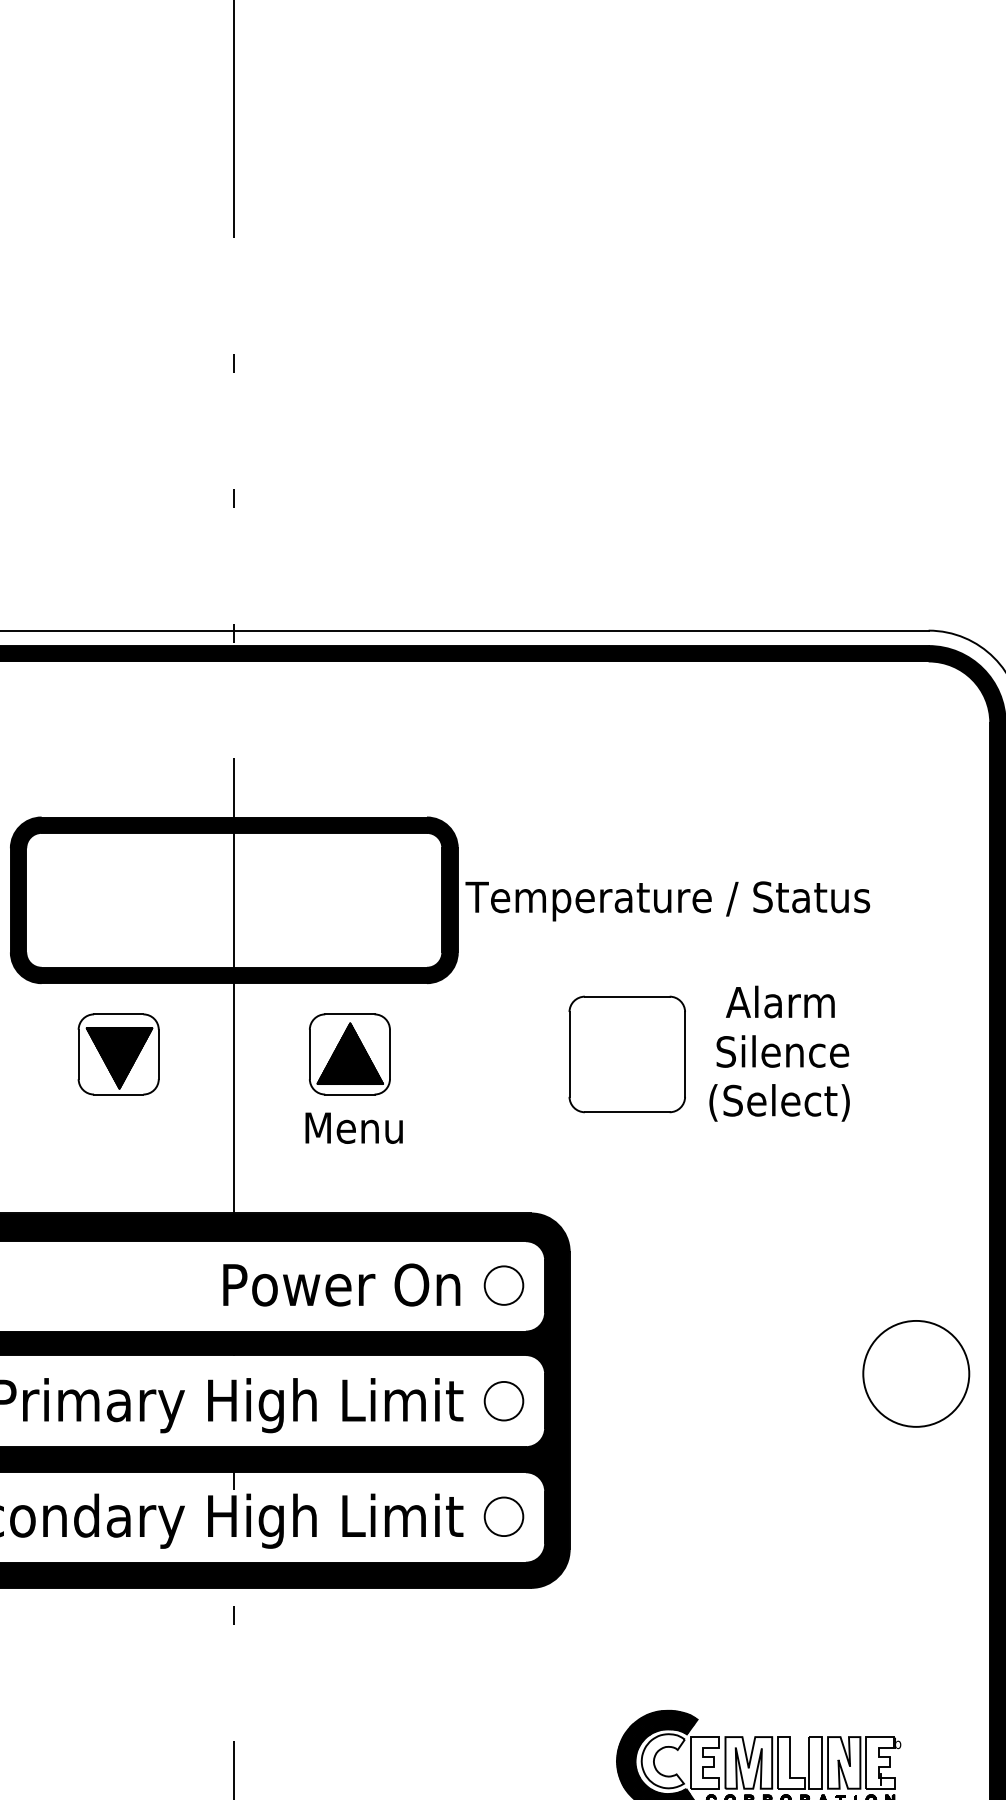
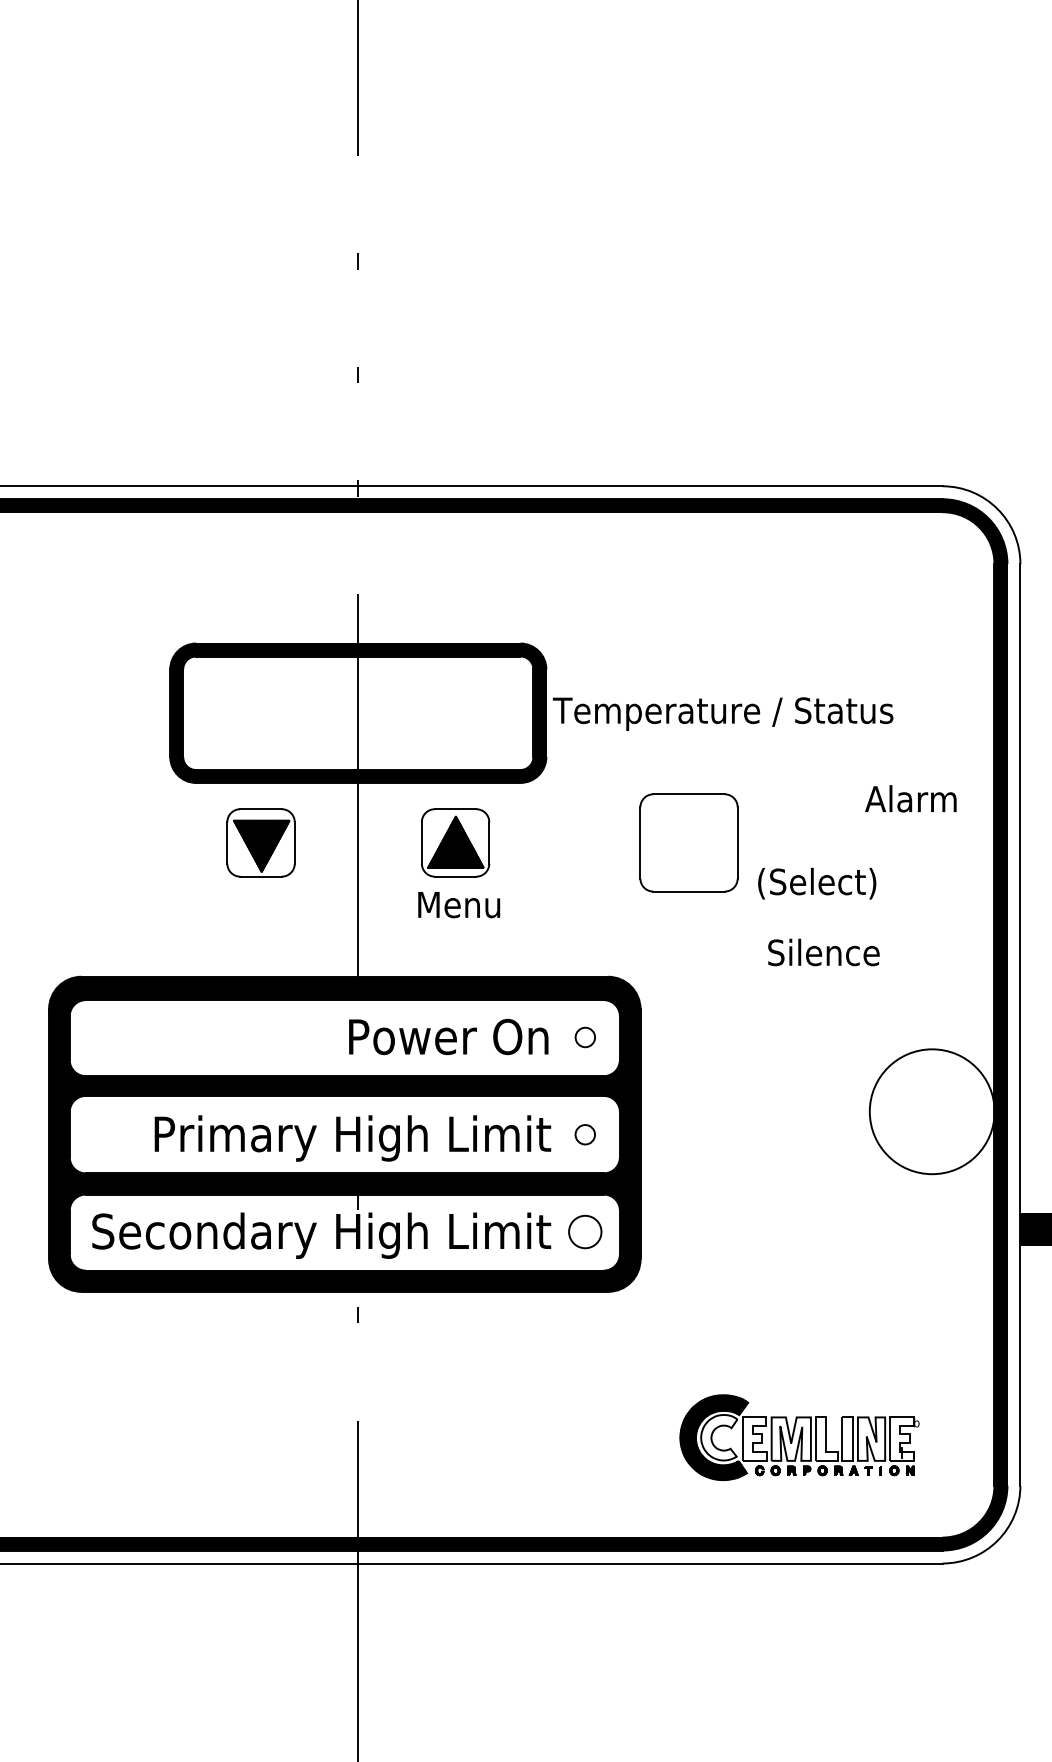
text: (779, 1001) -> (910, 798), moved
text: (782, 1051) -> (823, 952), moved
circle: (504, 1285) -> (585, 1037), size x0.6
circle: (915, 1373) -> (931, 1111), size x1.4
circle: (504, 1400) -> (585, 1134), size x0.6

